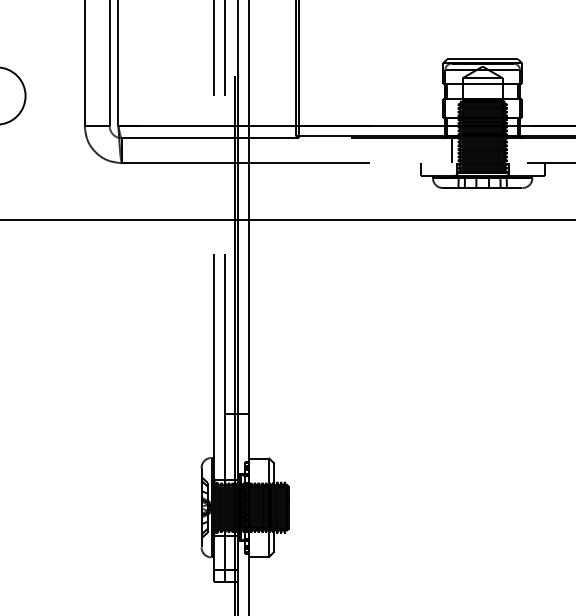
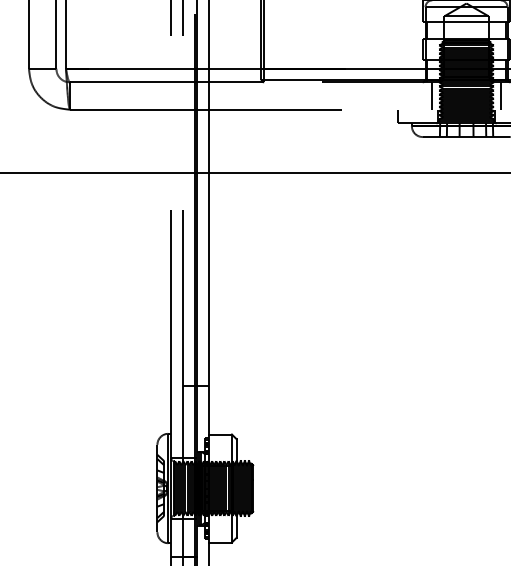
line: (513, 150) -> (500, 95), added

